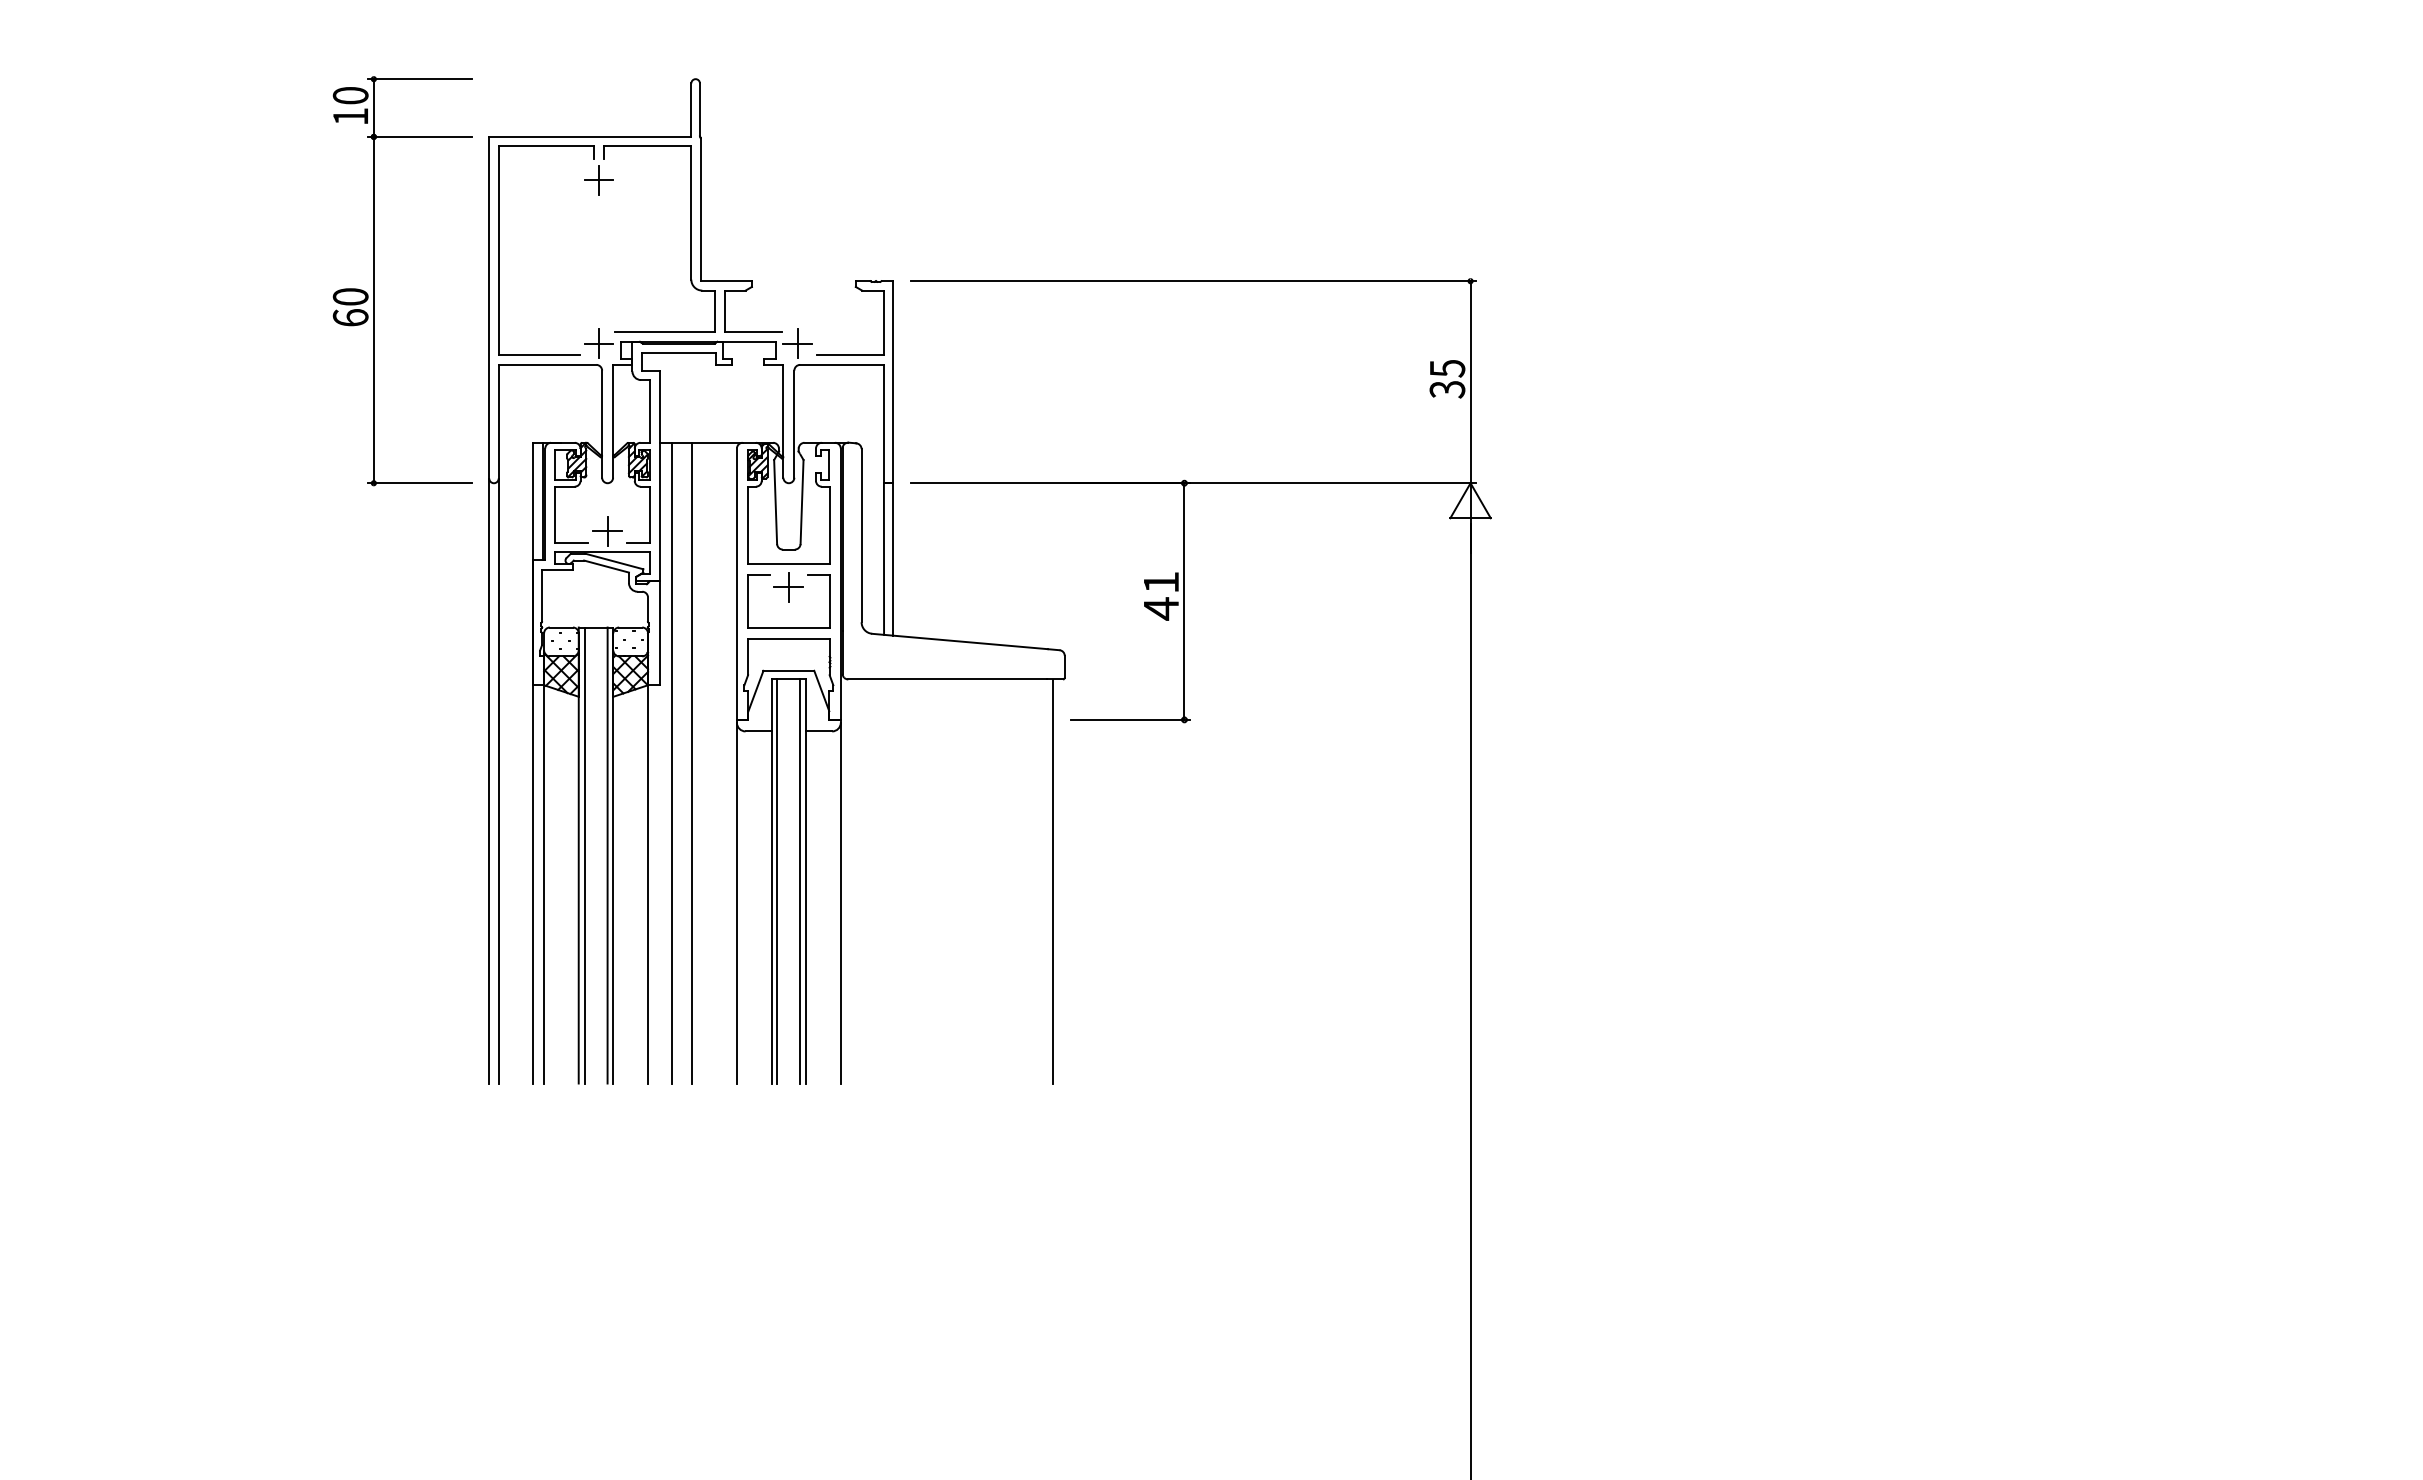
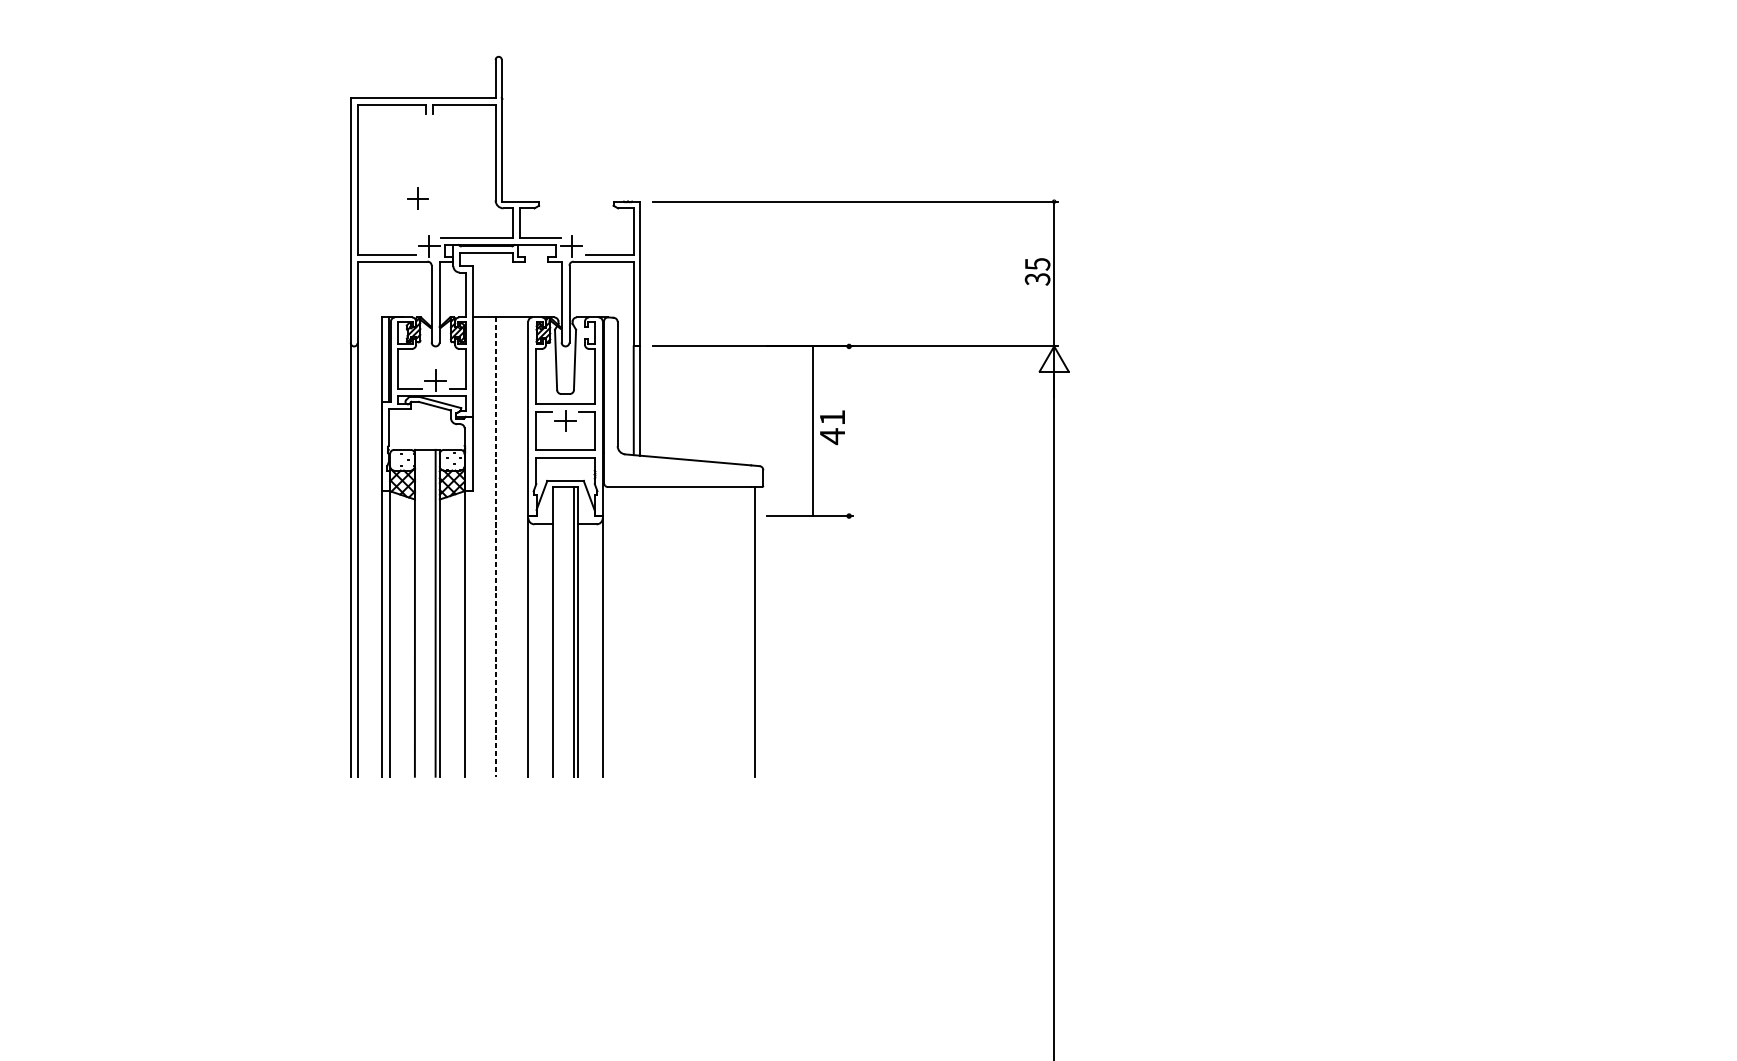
part: (598, 180) -> (417, 198), moved
part: (374, 281) -> (268, 201), removed
line: (1184, 601) -> (813, 431), moved
line: (672, 762) -> (482, 546), removed
line: (692, 763) -> (496, 547), solid -> dashed
line: (584, 855) -> (419, 613), removed
line: (777, 881) -> (557, 631), removed

